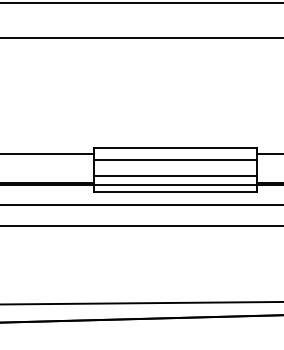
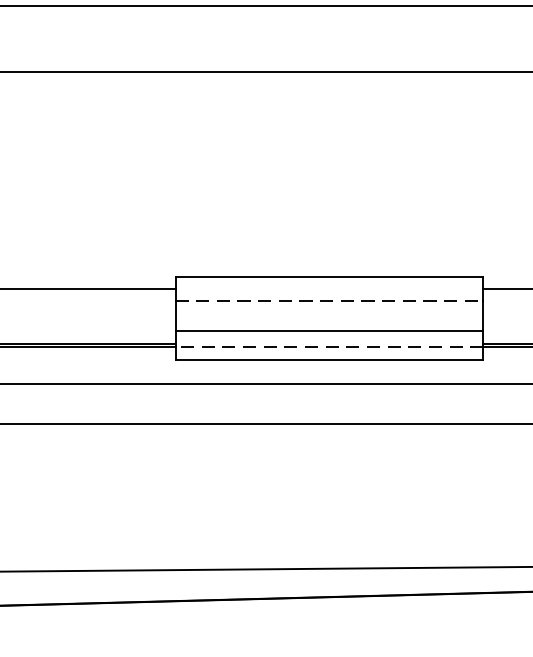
line: (175, 160) -> (329, 301), solid -> dashed
line: (175, 185) -> (329, 348), solid -> dashed

